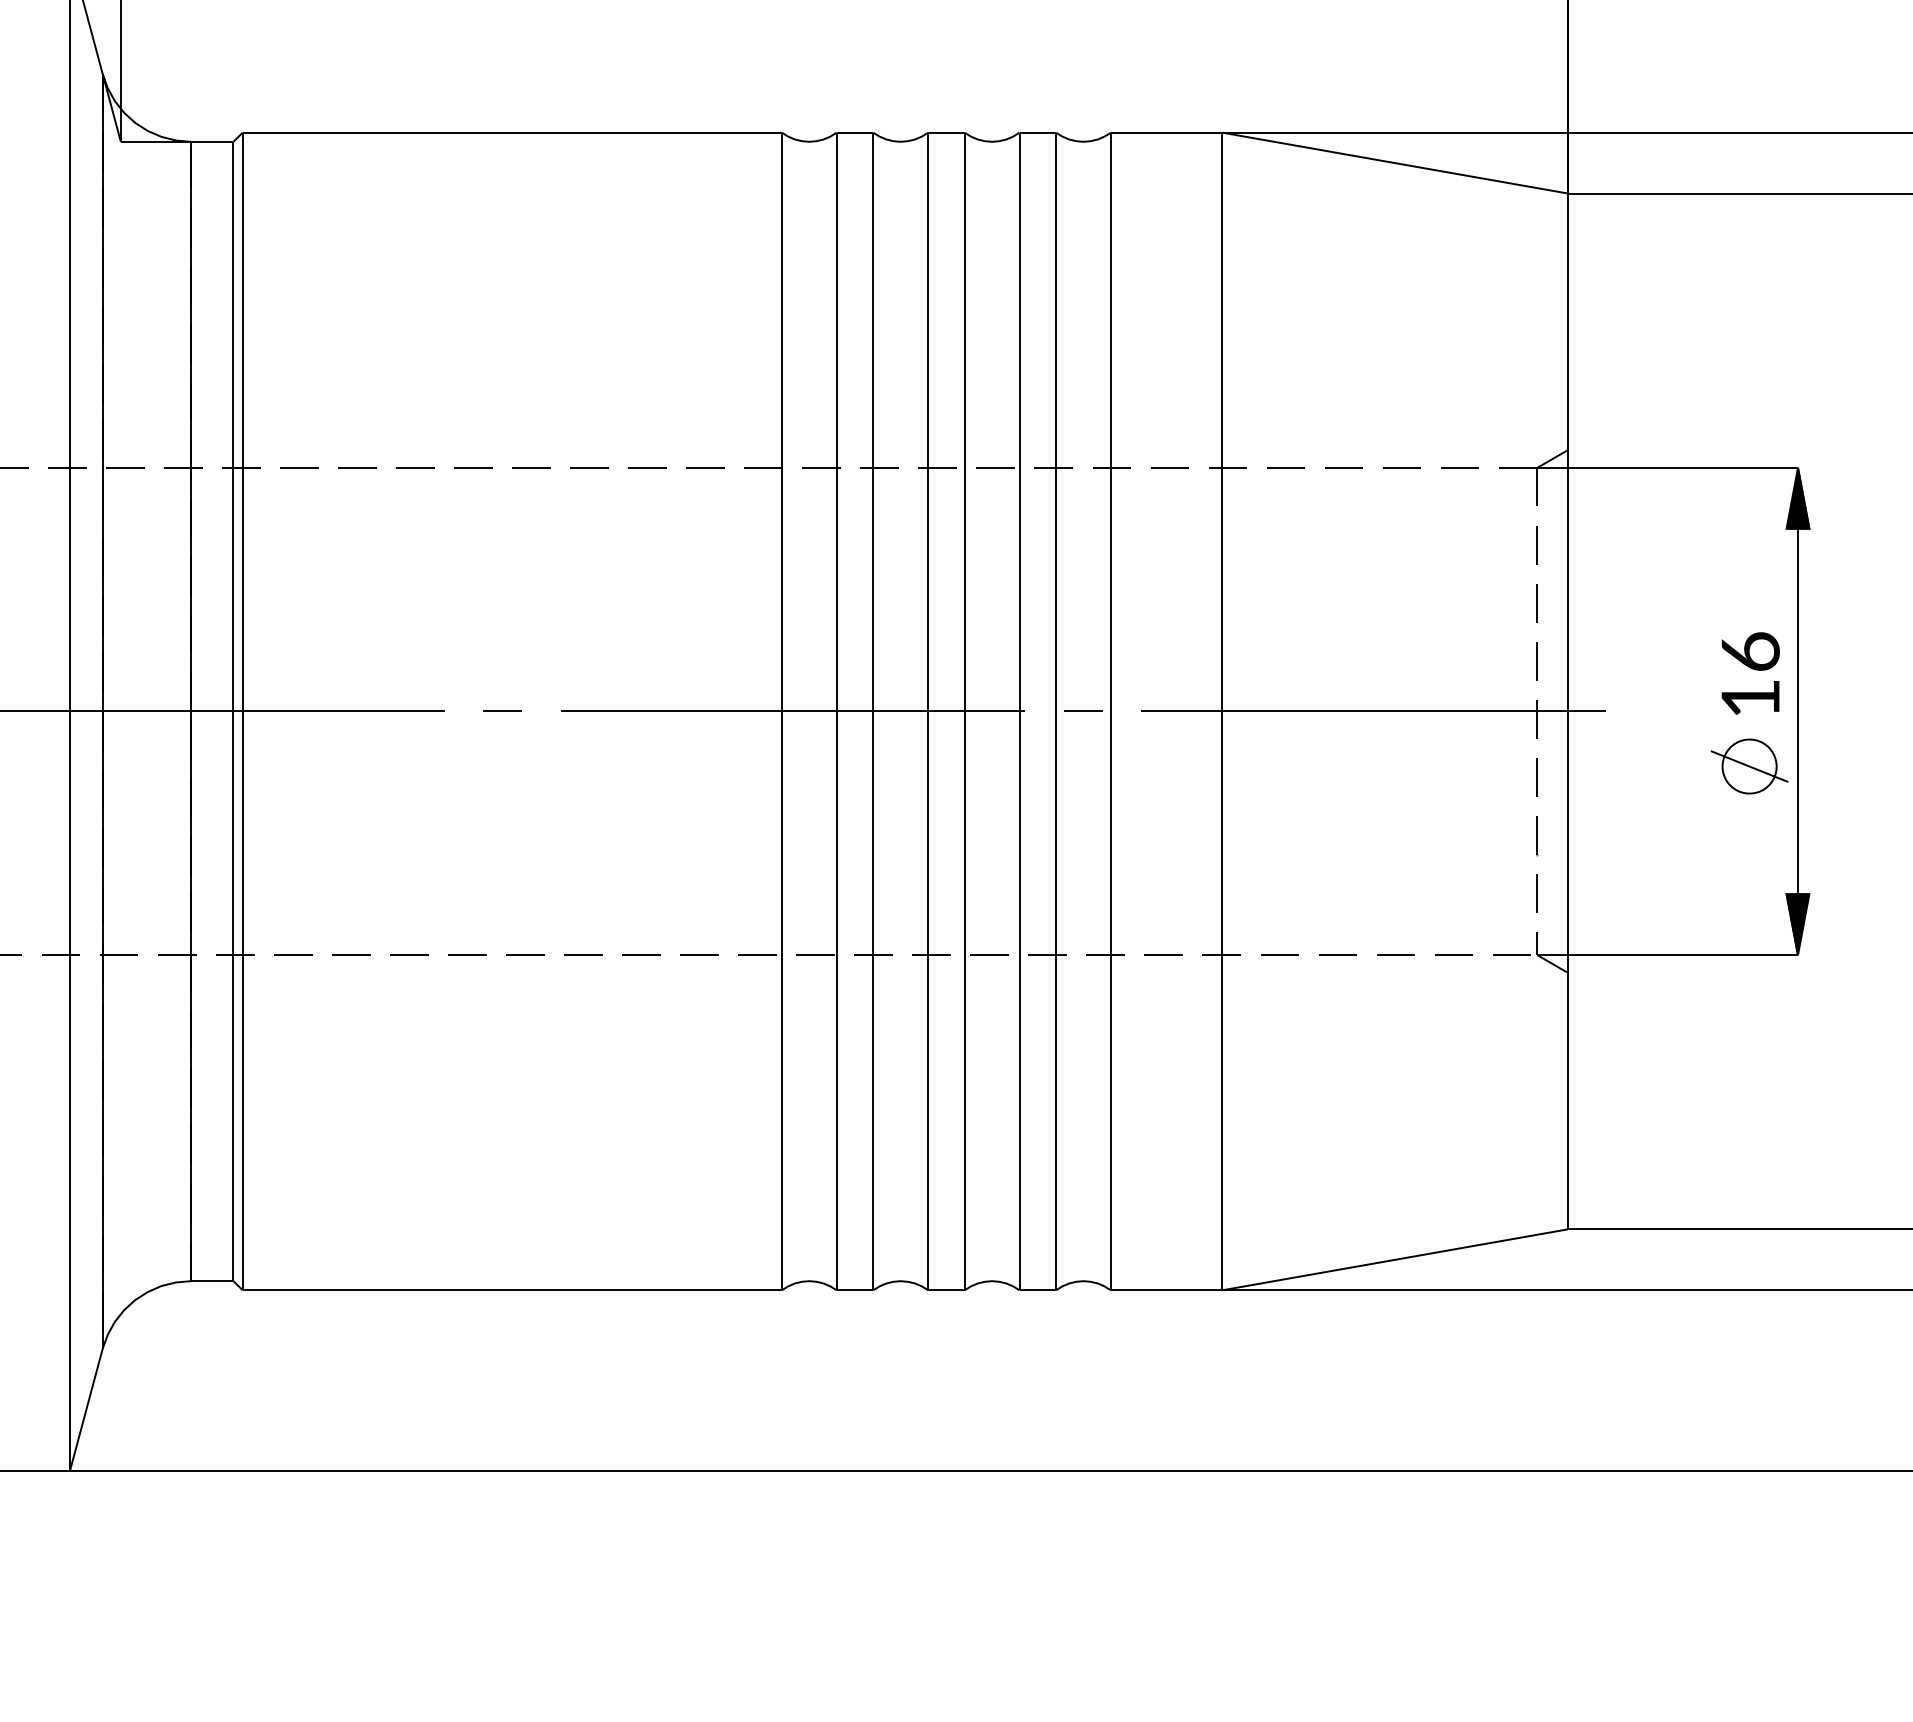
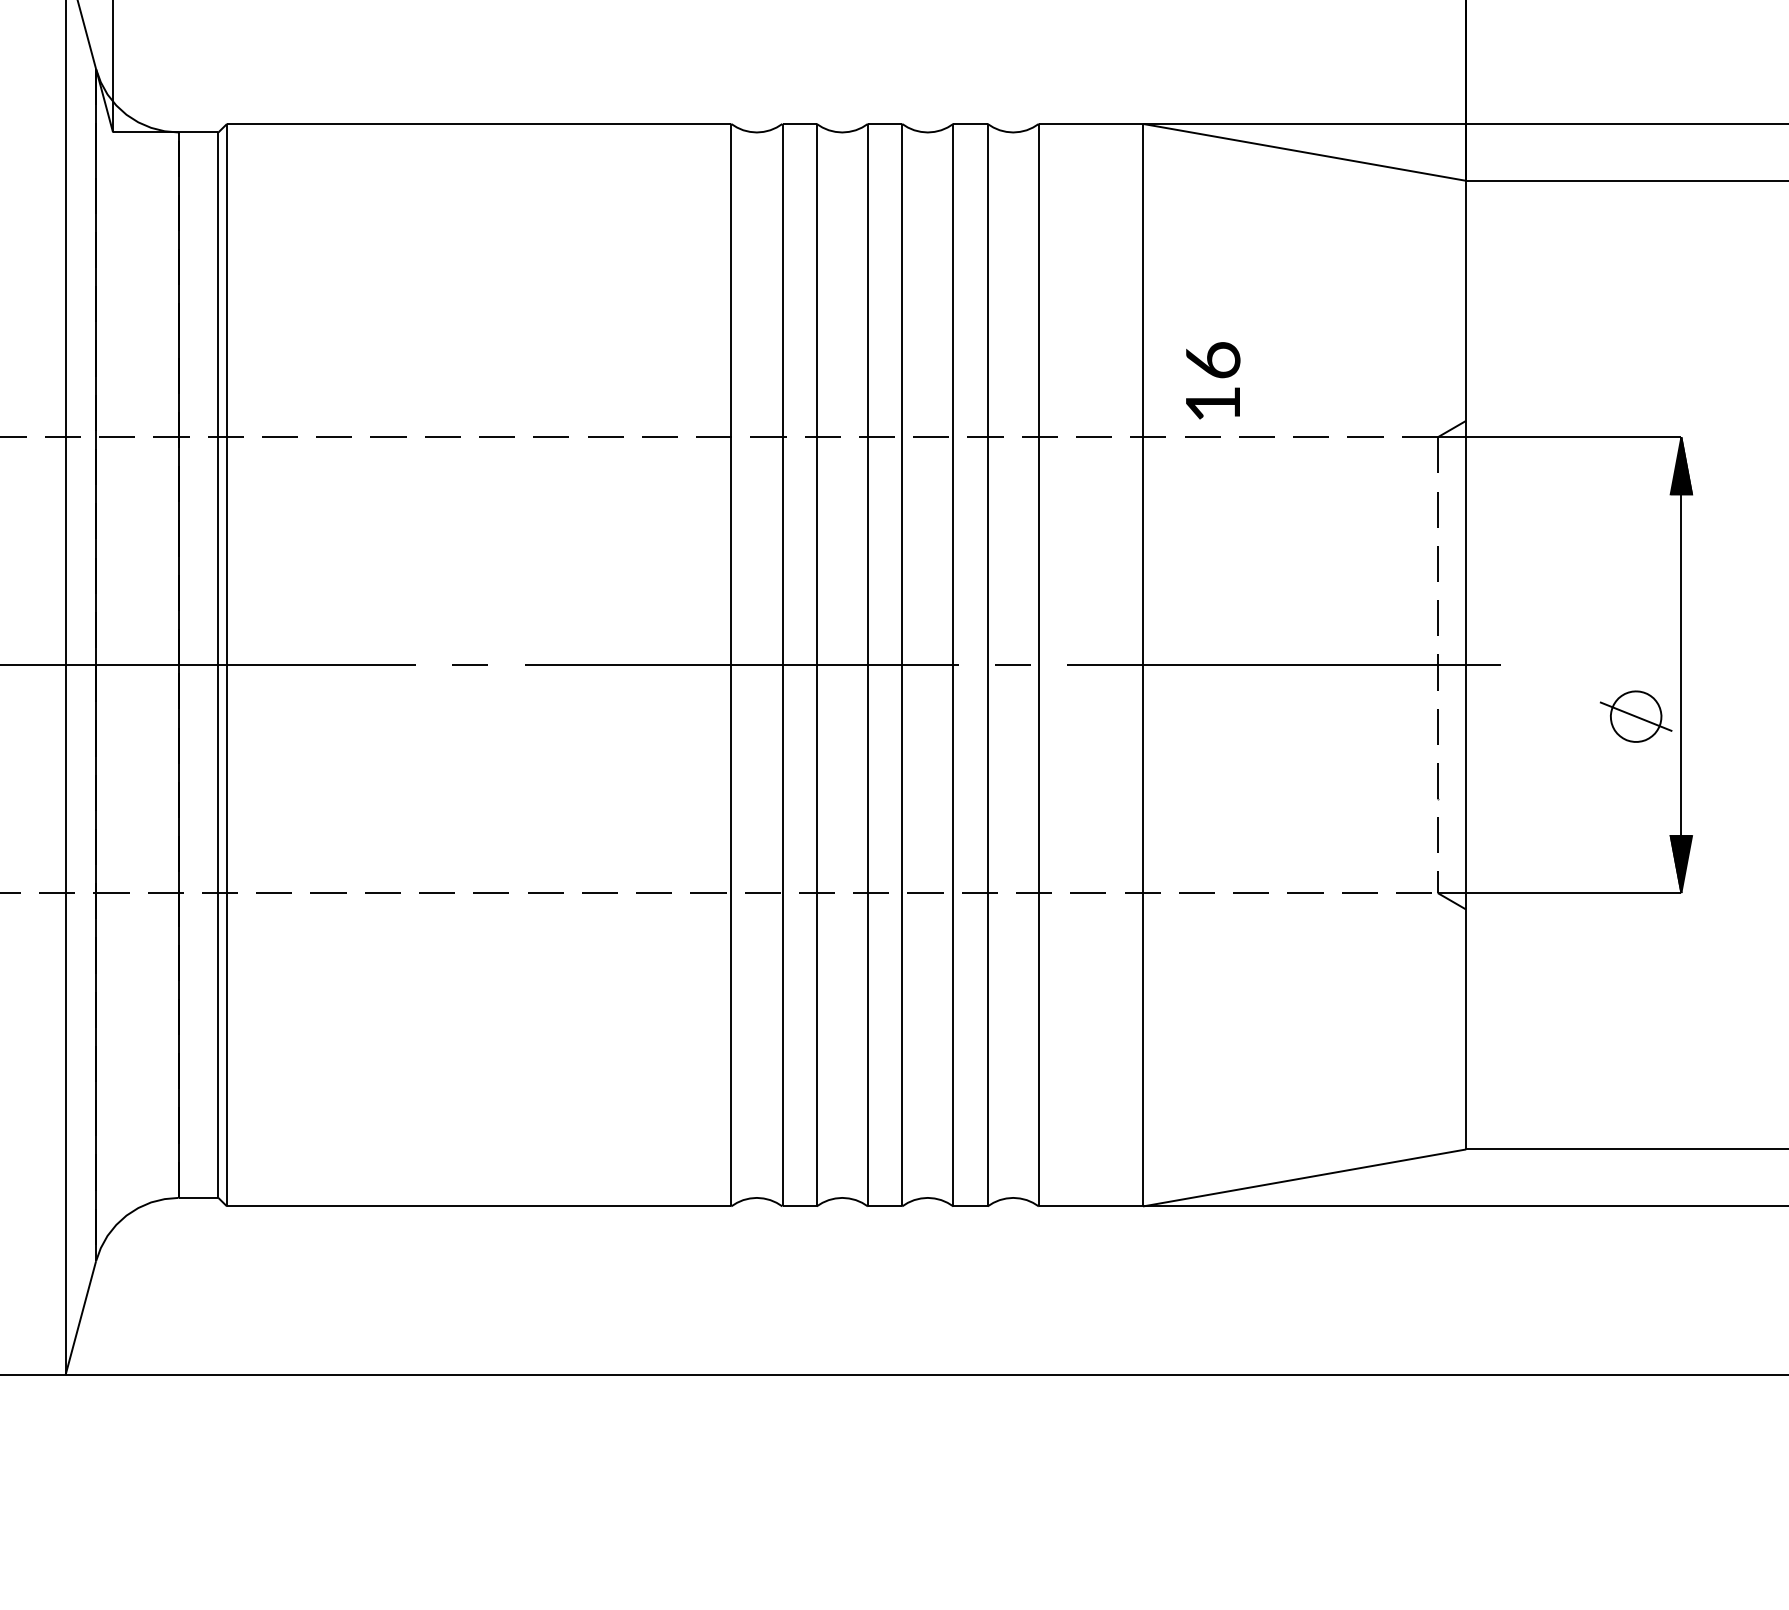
text: (1751, 673) -> (1213, 380), moved

